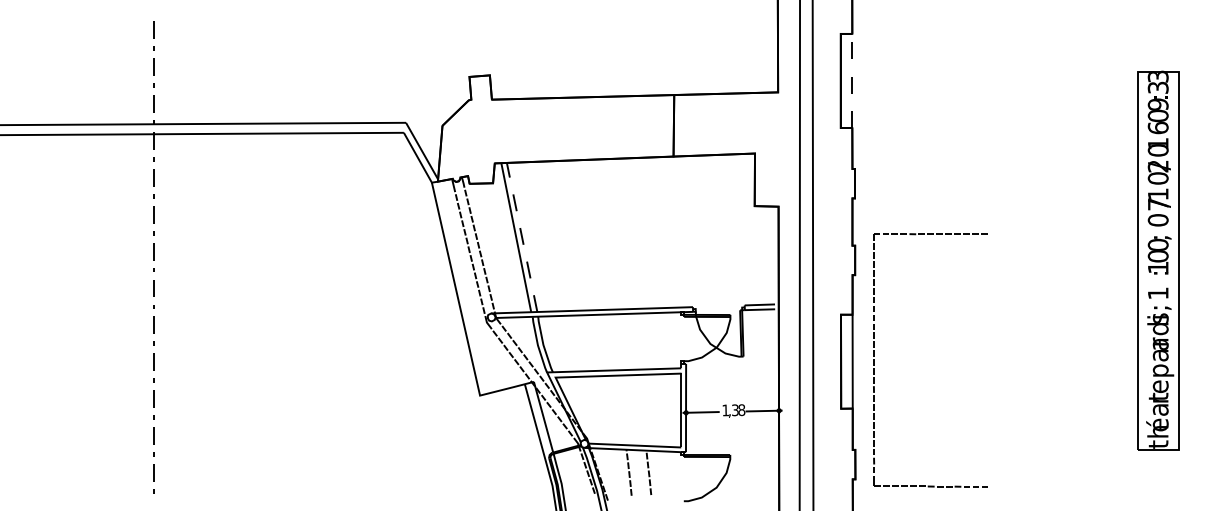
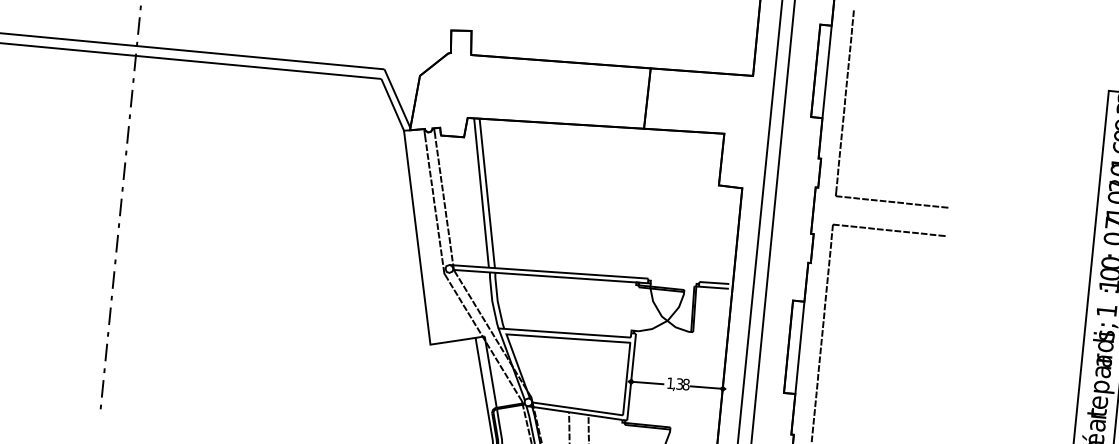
line: (852, 80) -> (827, 71), dashed -> solid
part: (874, 111) -> (845, 104), added
line: (522, 237) -> (487, 193), dashed -> solid

